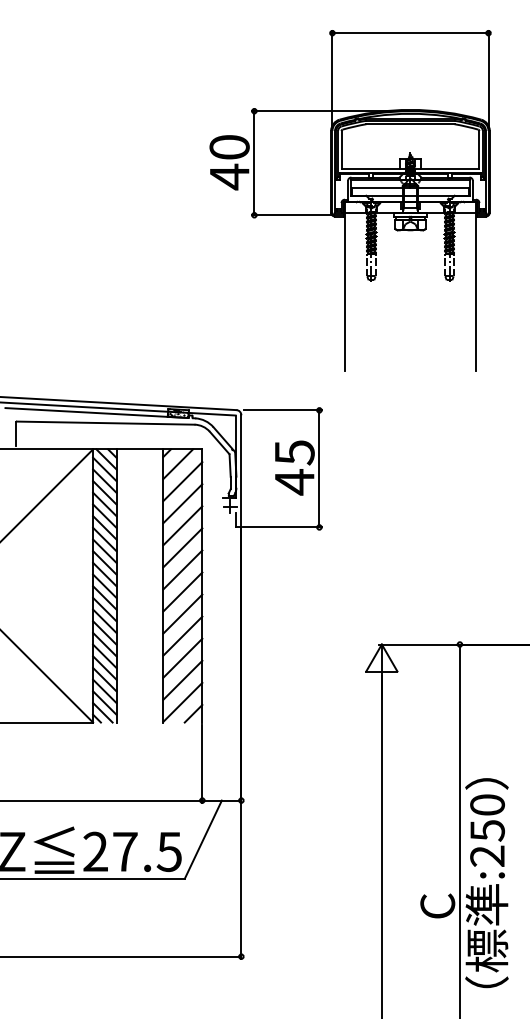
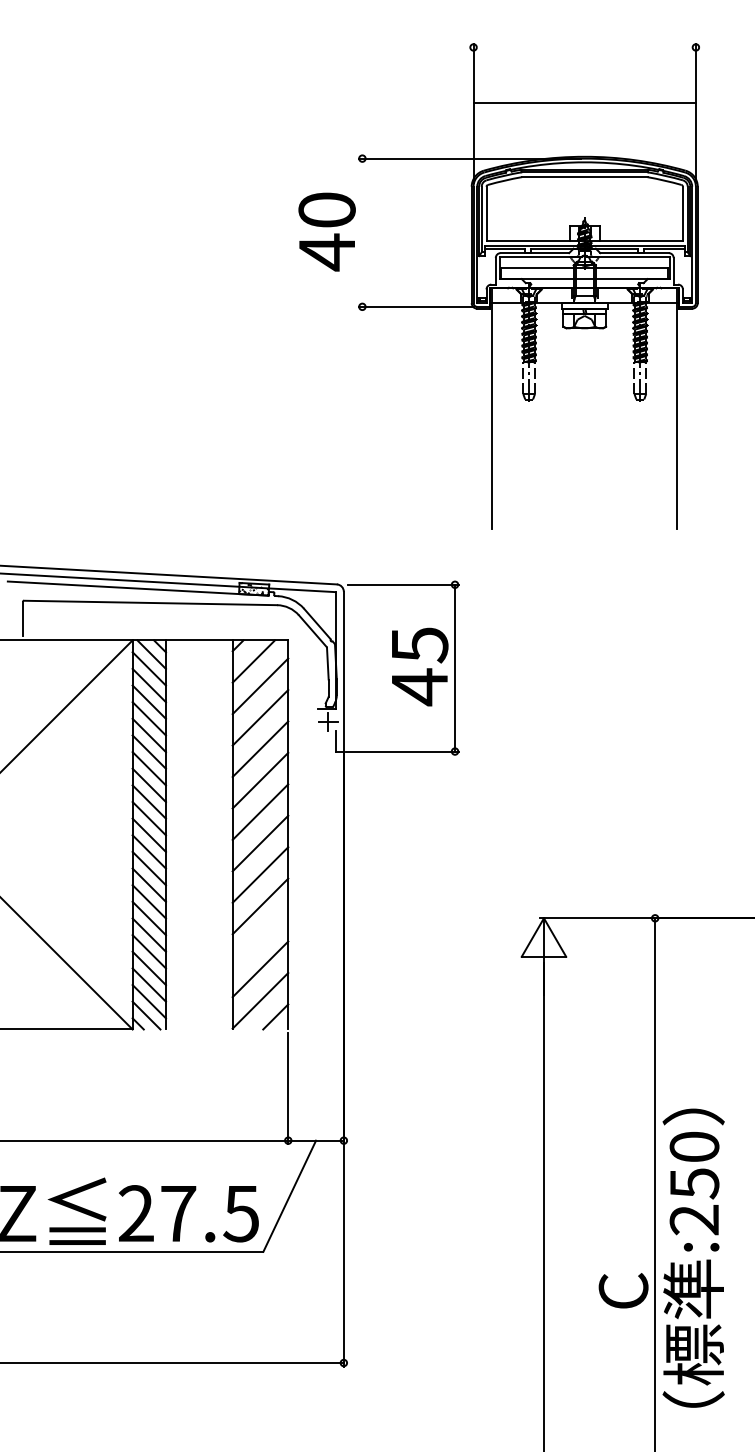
line: (410, 33) -> (584, 103), moved
line: (254, 163) -> (362, 233), removed
line: (182, 657) -> (259, 936), removed

